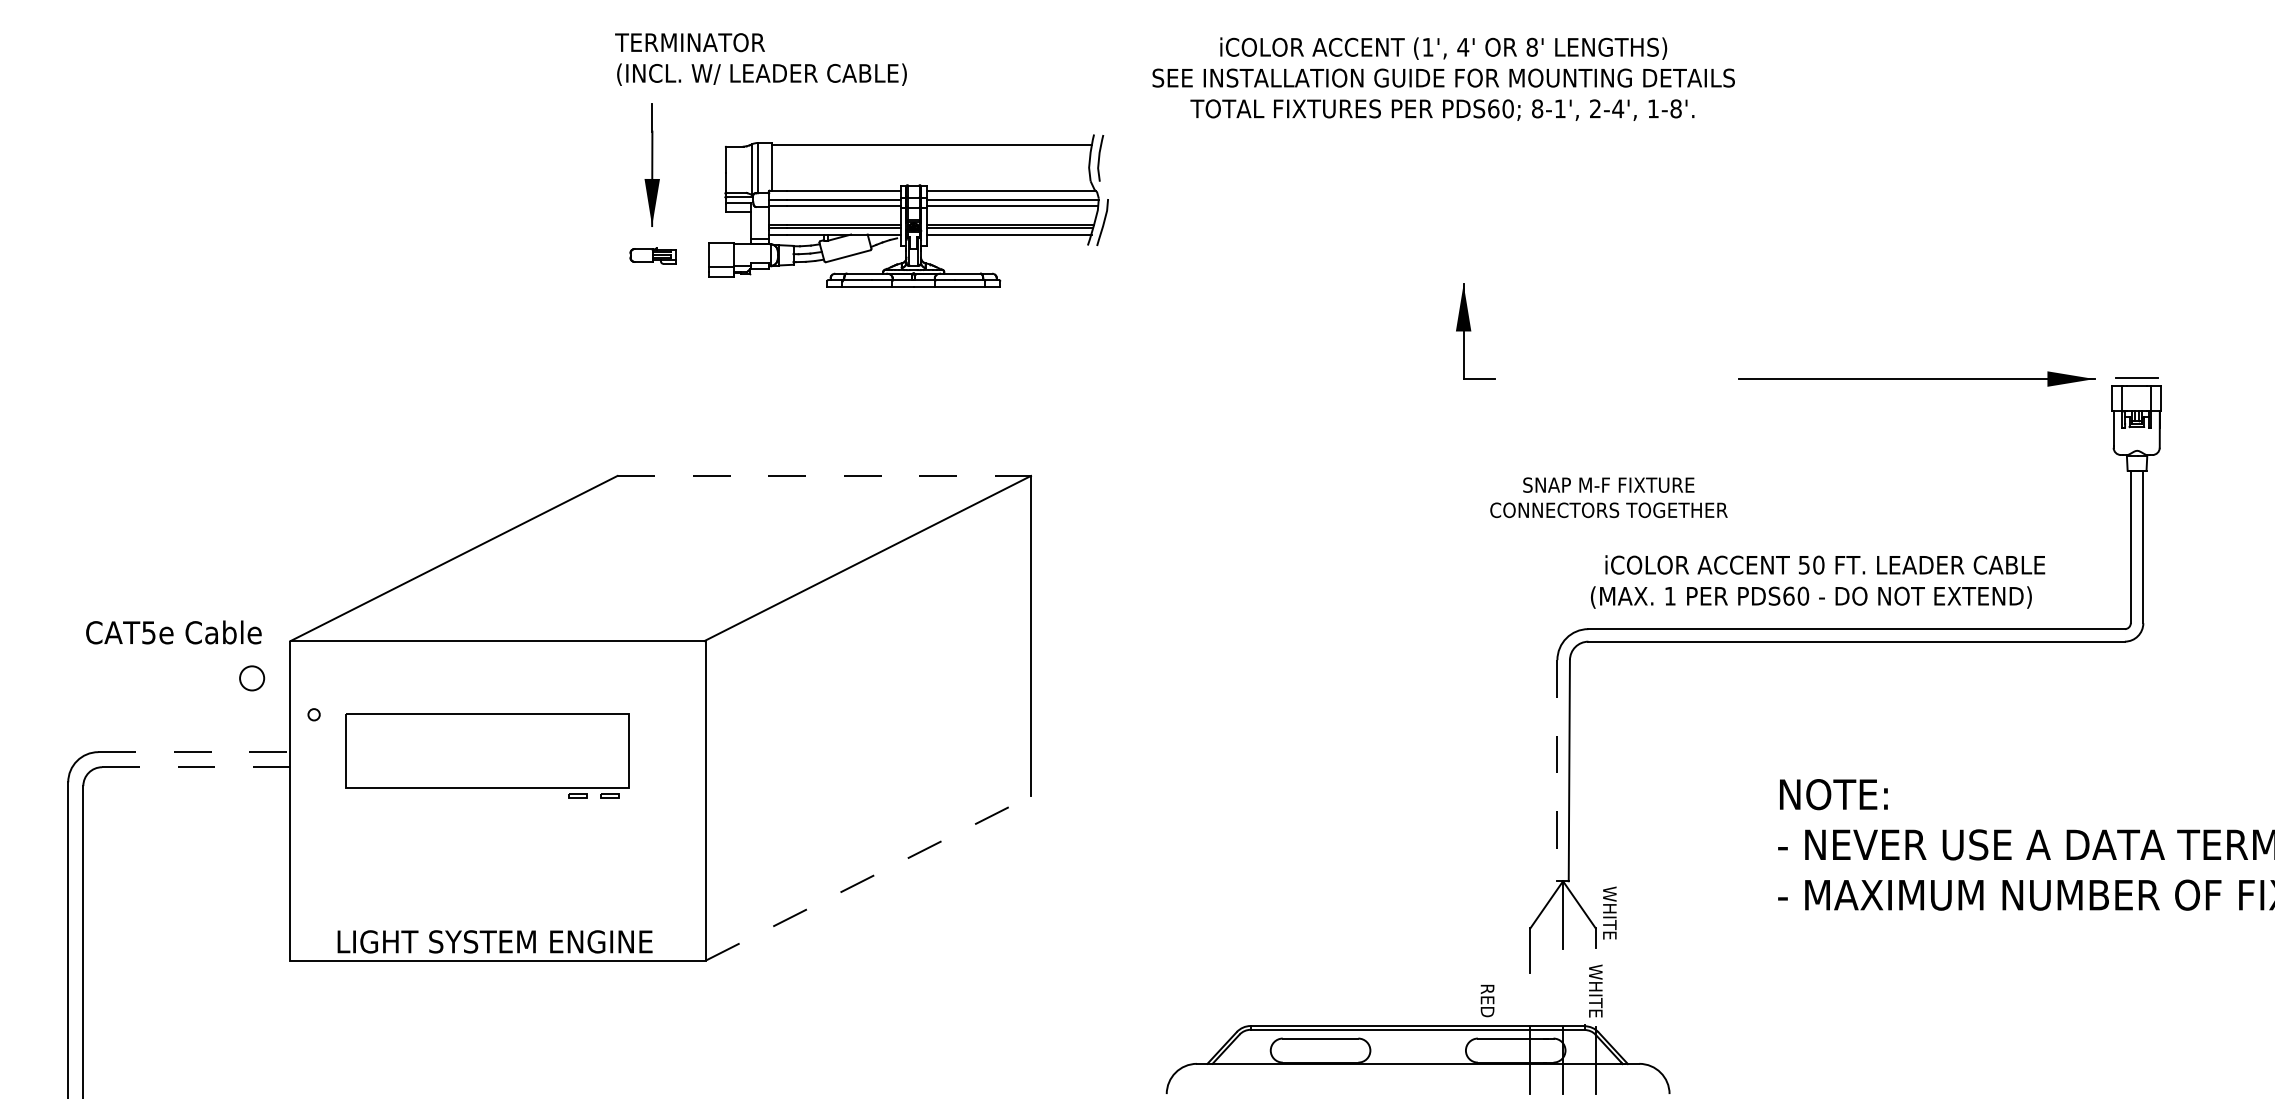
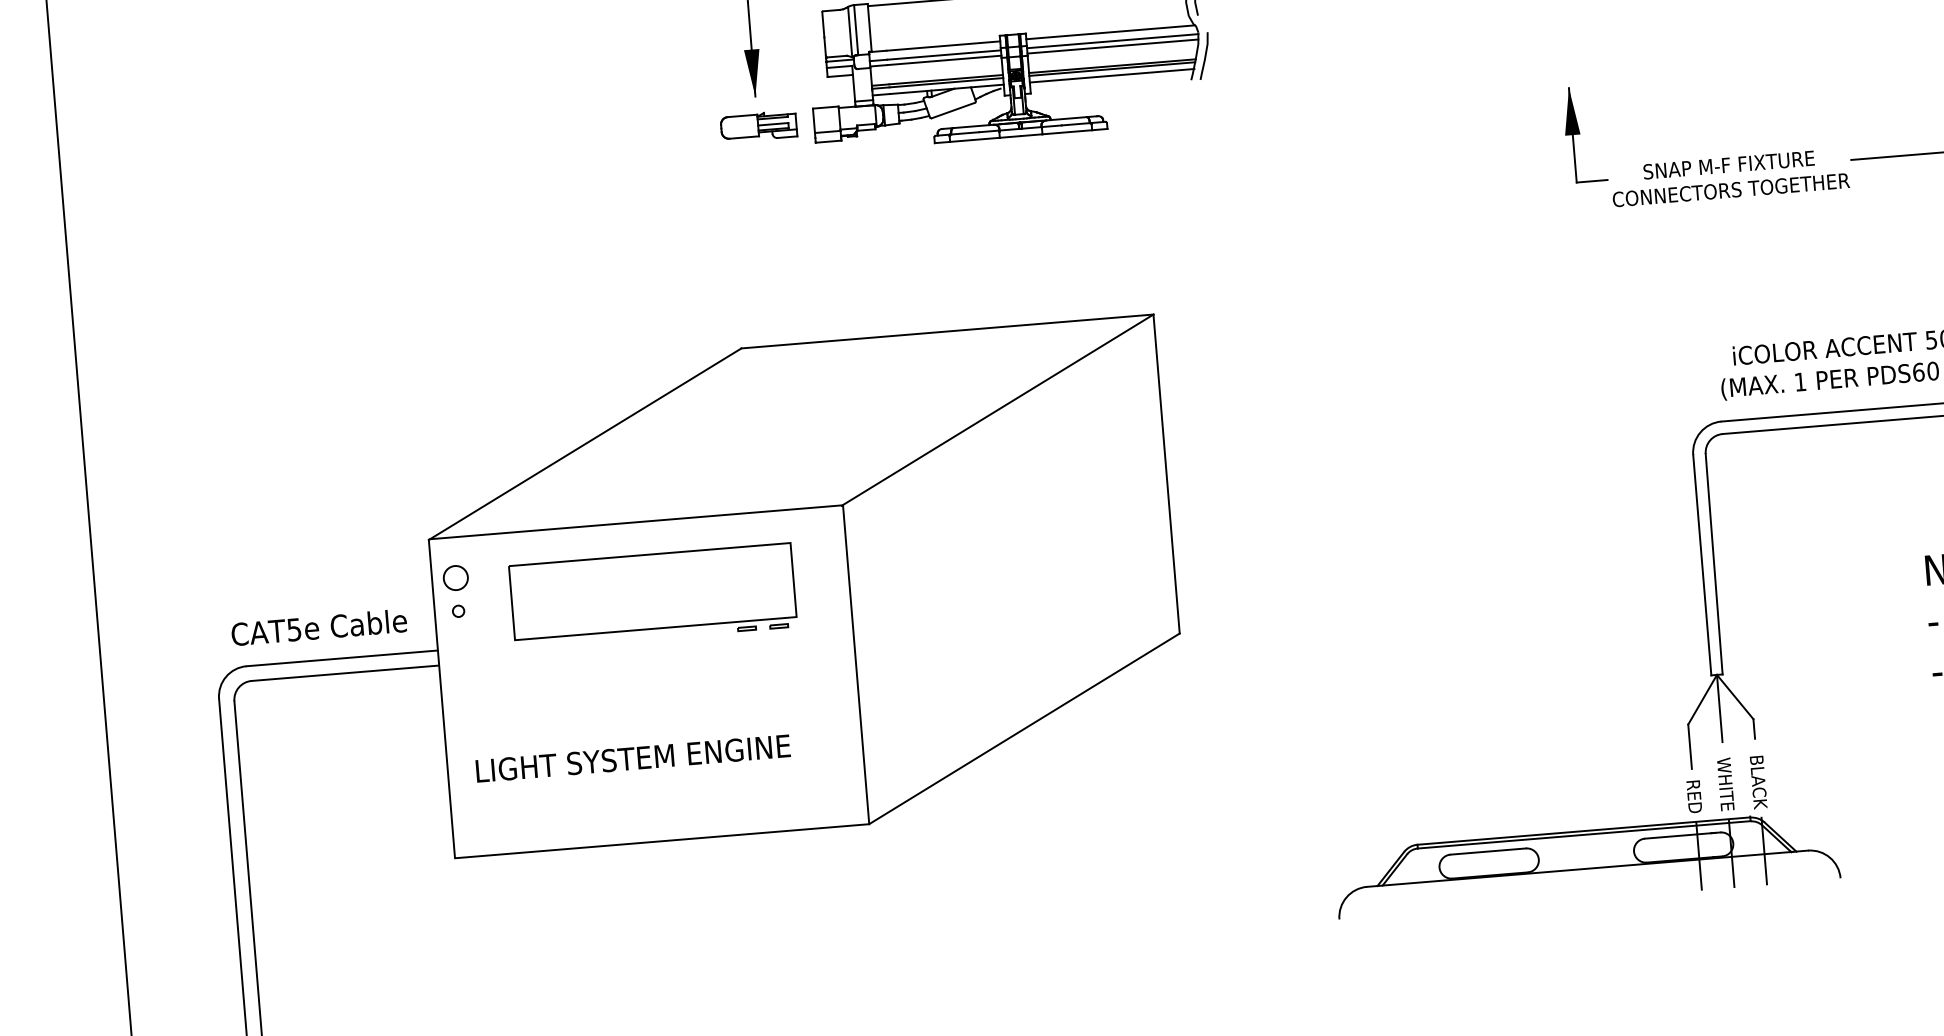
part: (652, 255) -> (758, 125), size x1.67
line: (824, 475) -> (947, 331), dashed -> solid
text: (1608, 497) -> (1729, 177), moved
text: (173, 632) -> (318, 627), moved
circle: (252, 678) -> (456, 578), moved
line: (194, 752) -> (342, 658), dashed -> solid
part: (487, 755) -> (653, 596), moved
line: (196, 767) -> (345, 673), dashed -> solid
line: (1557, 770) -> (1702, 564), dashed -> solid
line: (868, 878) -> (1024, 729), dashed -> solid
text: (1609, 912) -> (1725, 783), moved
text: (494, 941) -> (632, 758), moved
text: (1595, 991) -> (1758, 782), WHITE -> BLACK
text: (1487, 1001) -> (1694, 797), moved

